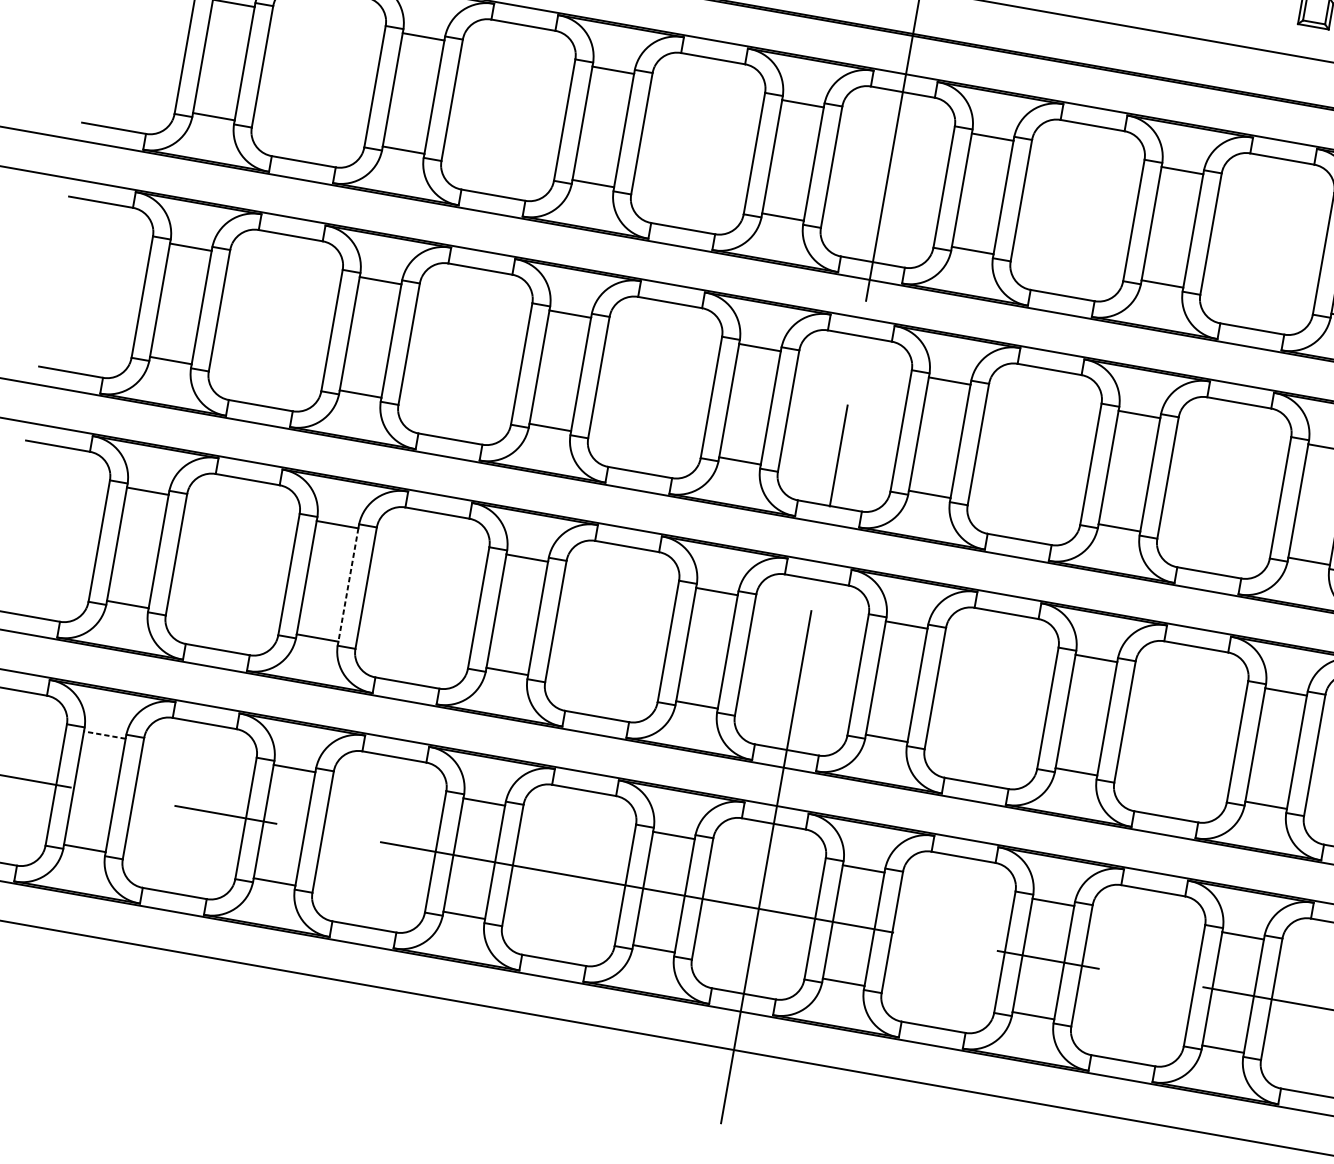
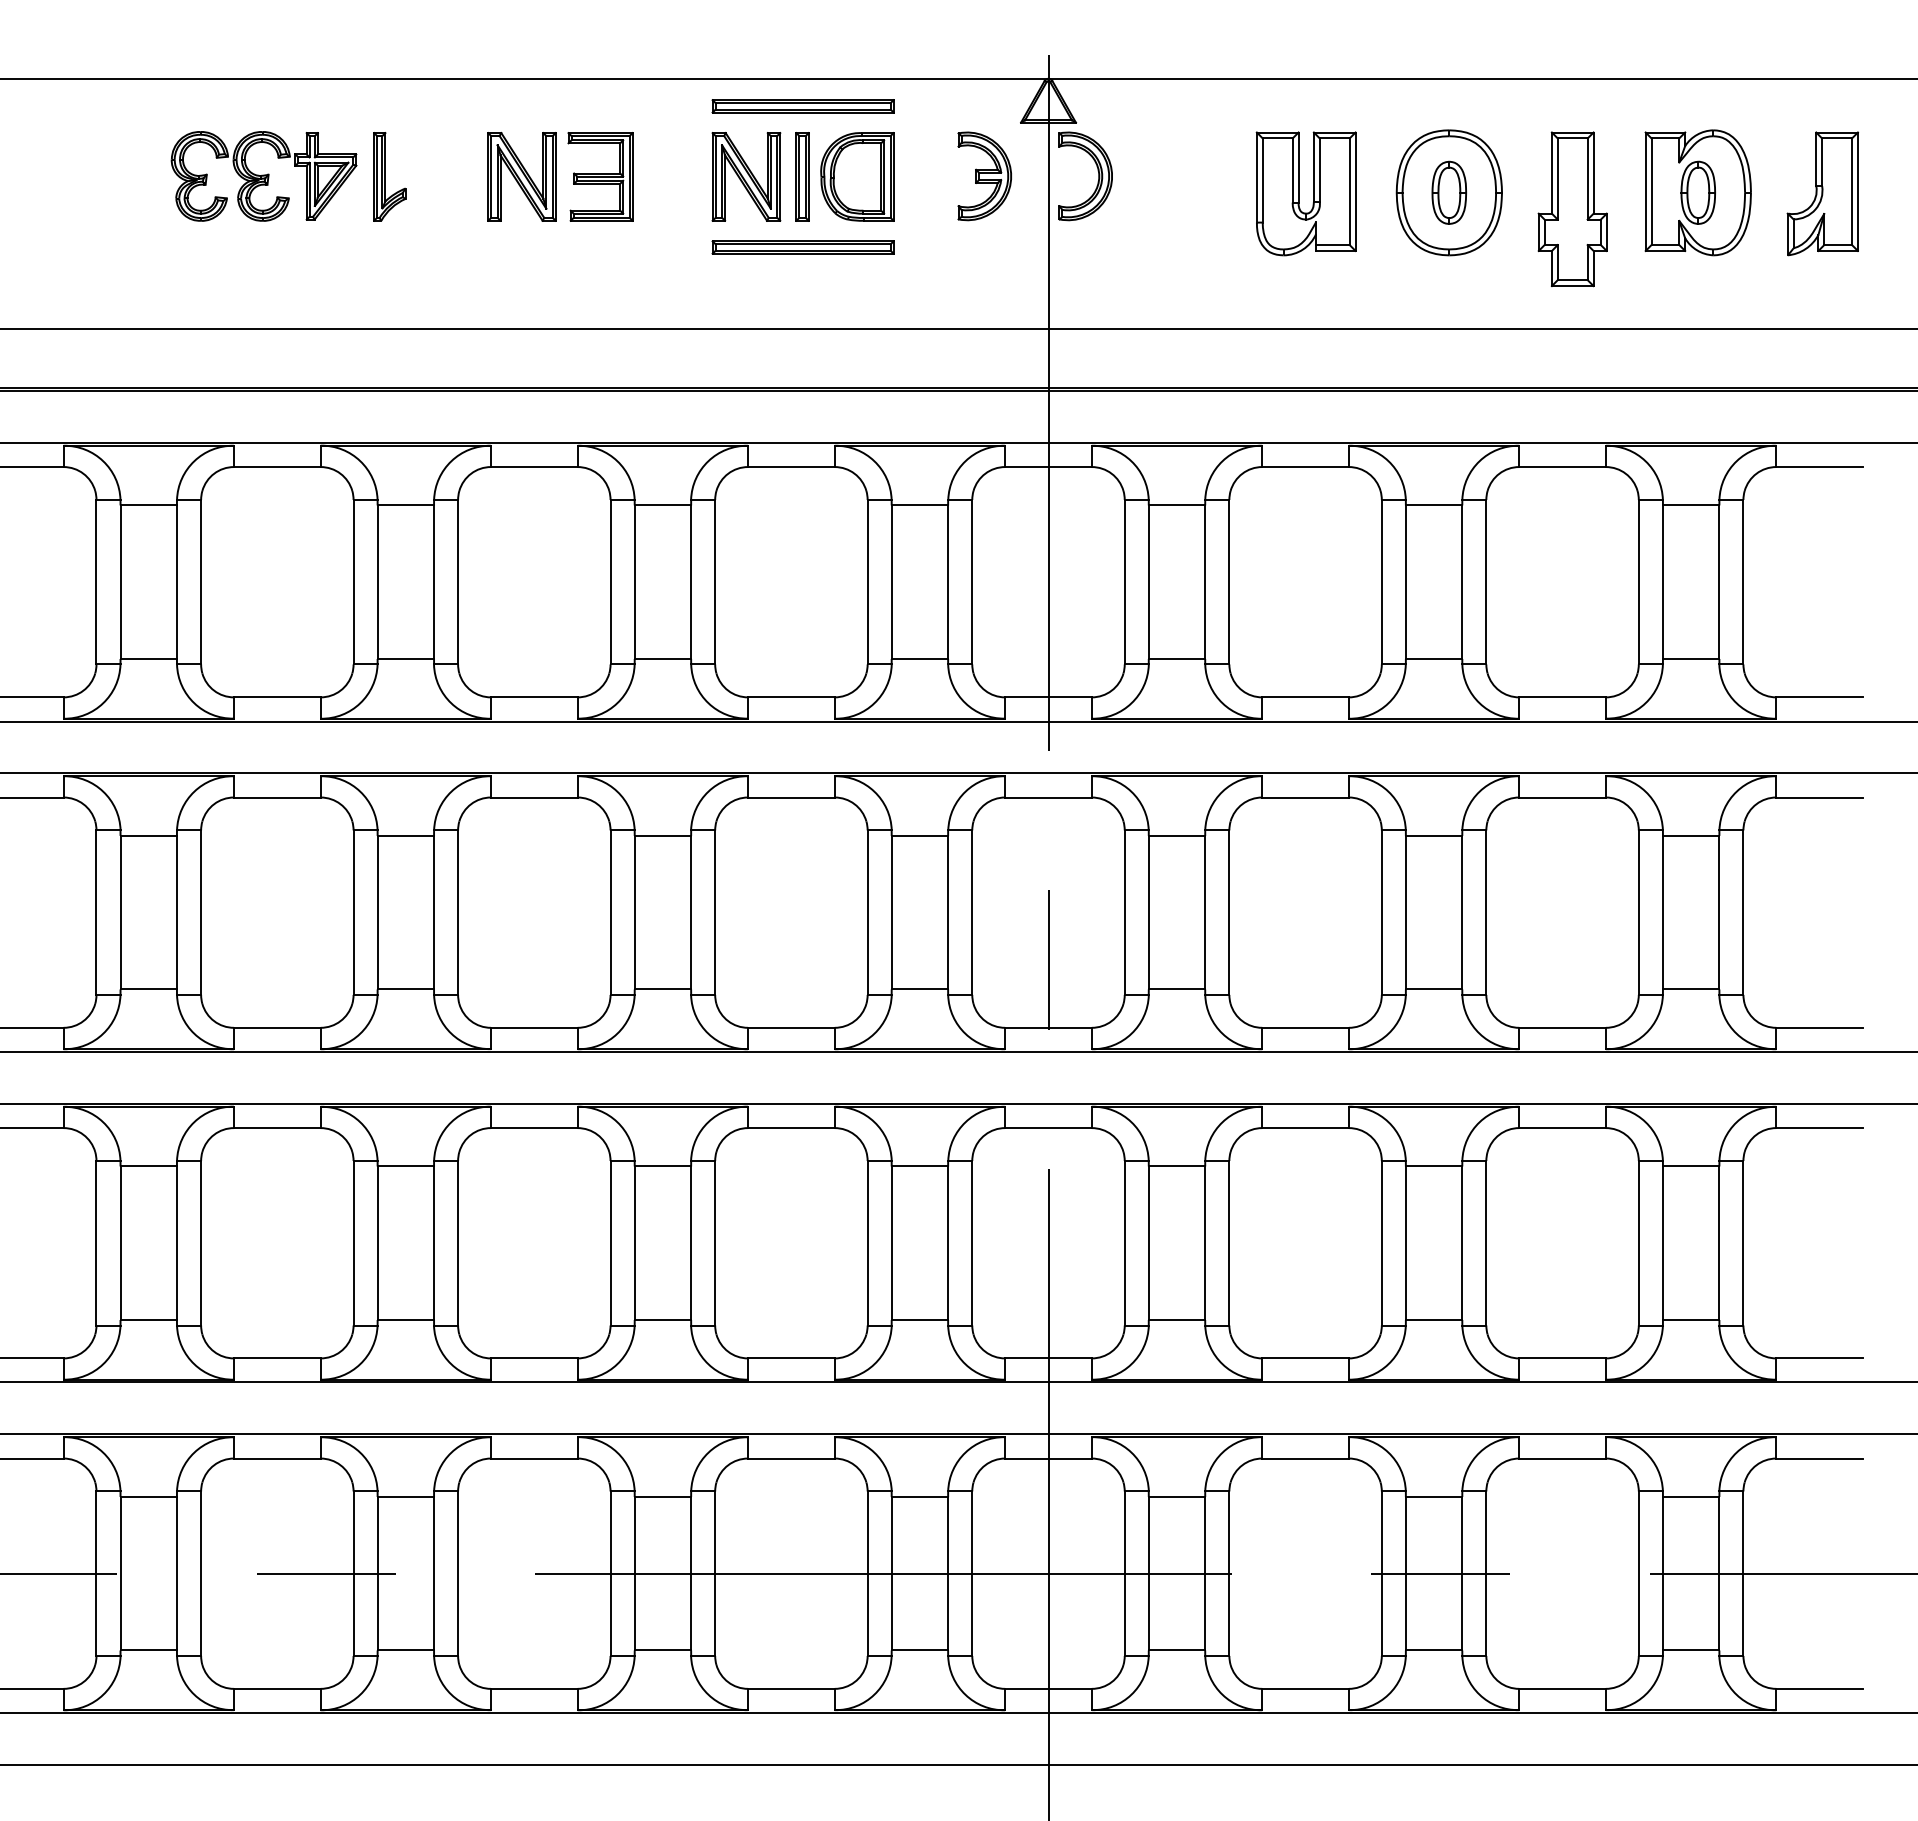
line: (348, 585) -> (434, 1243), dashed -> solid
line: (104, 734) -> (148, 1496), dashed -> solid

